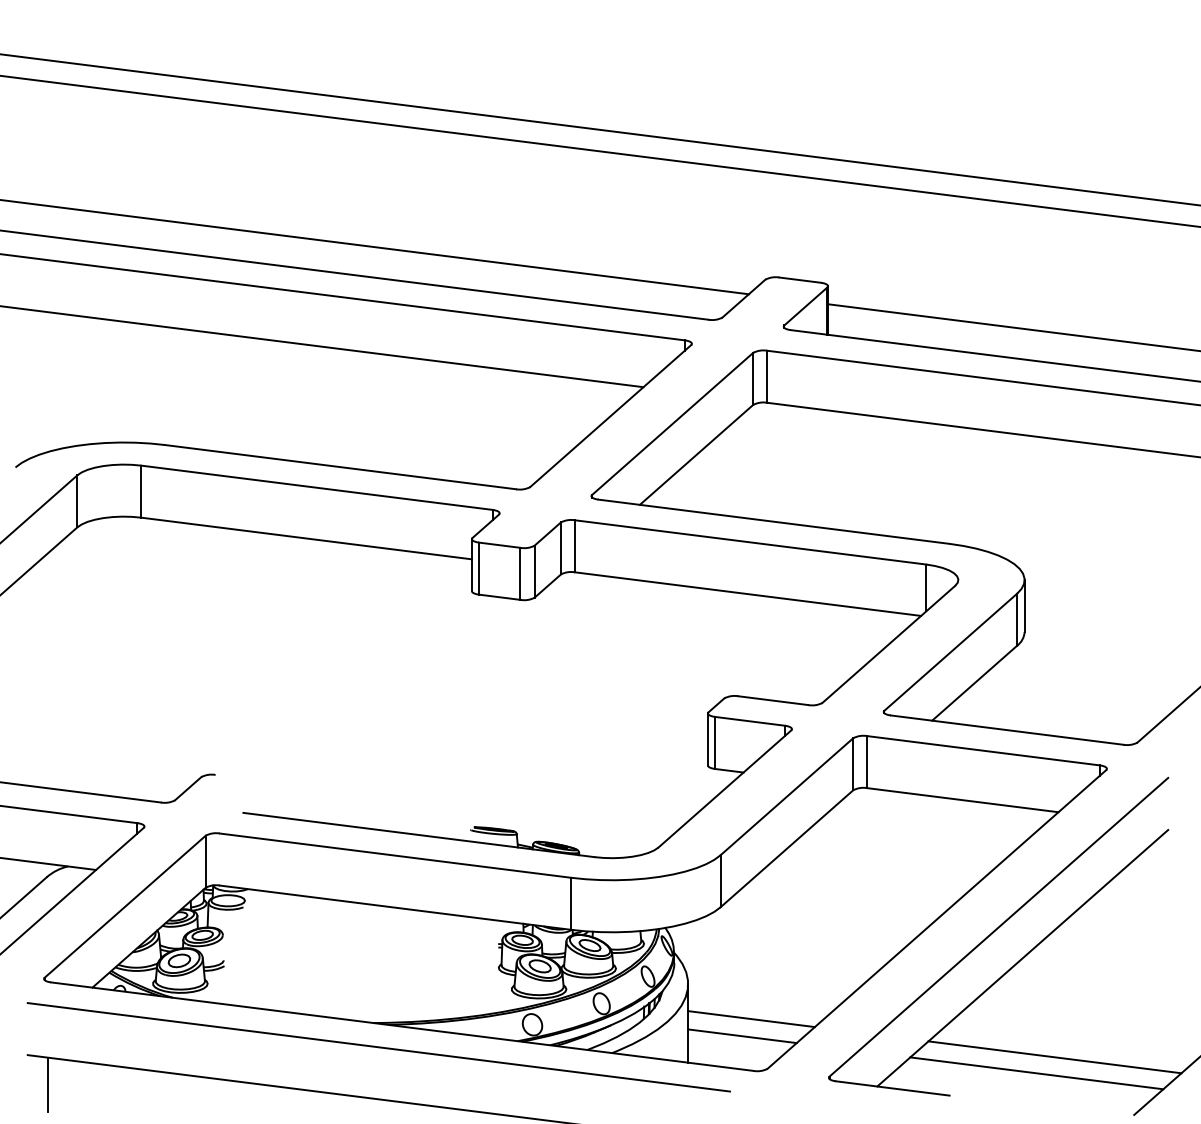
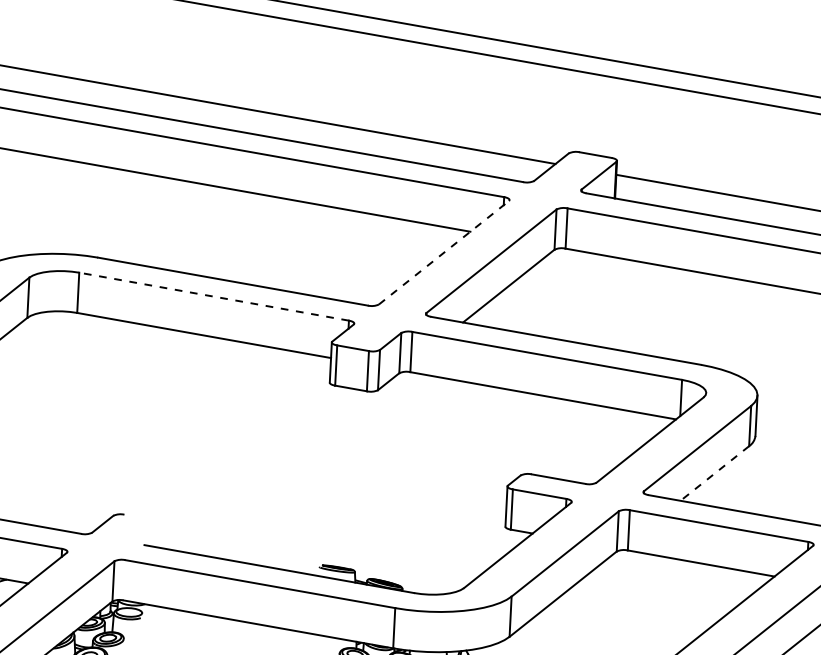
line: (611, 415) -> (444, 252), solid -> dashed
line: (317, 487) -> (214, 296), solid -> dashed
line: (974, 683) -> (714, 473), solid -> dashed

